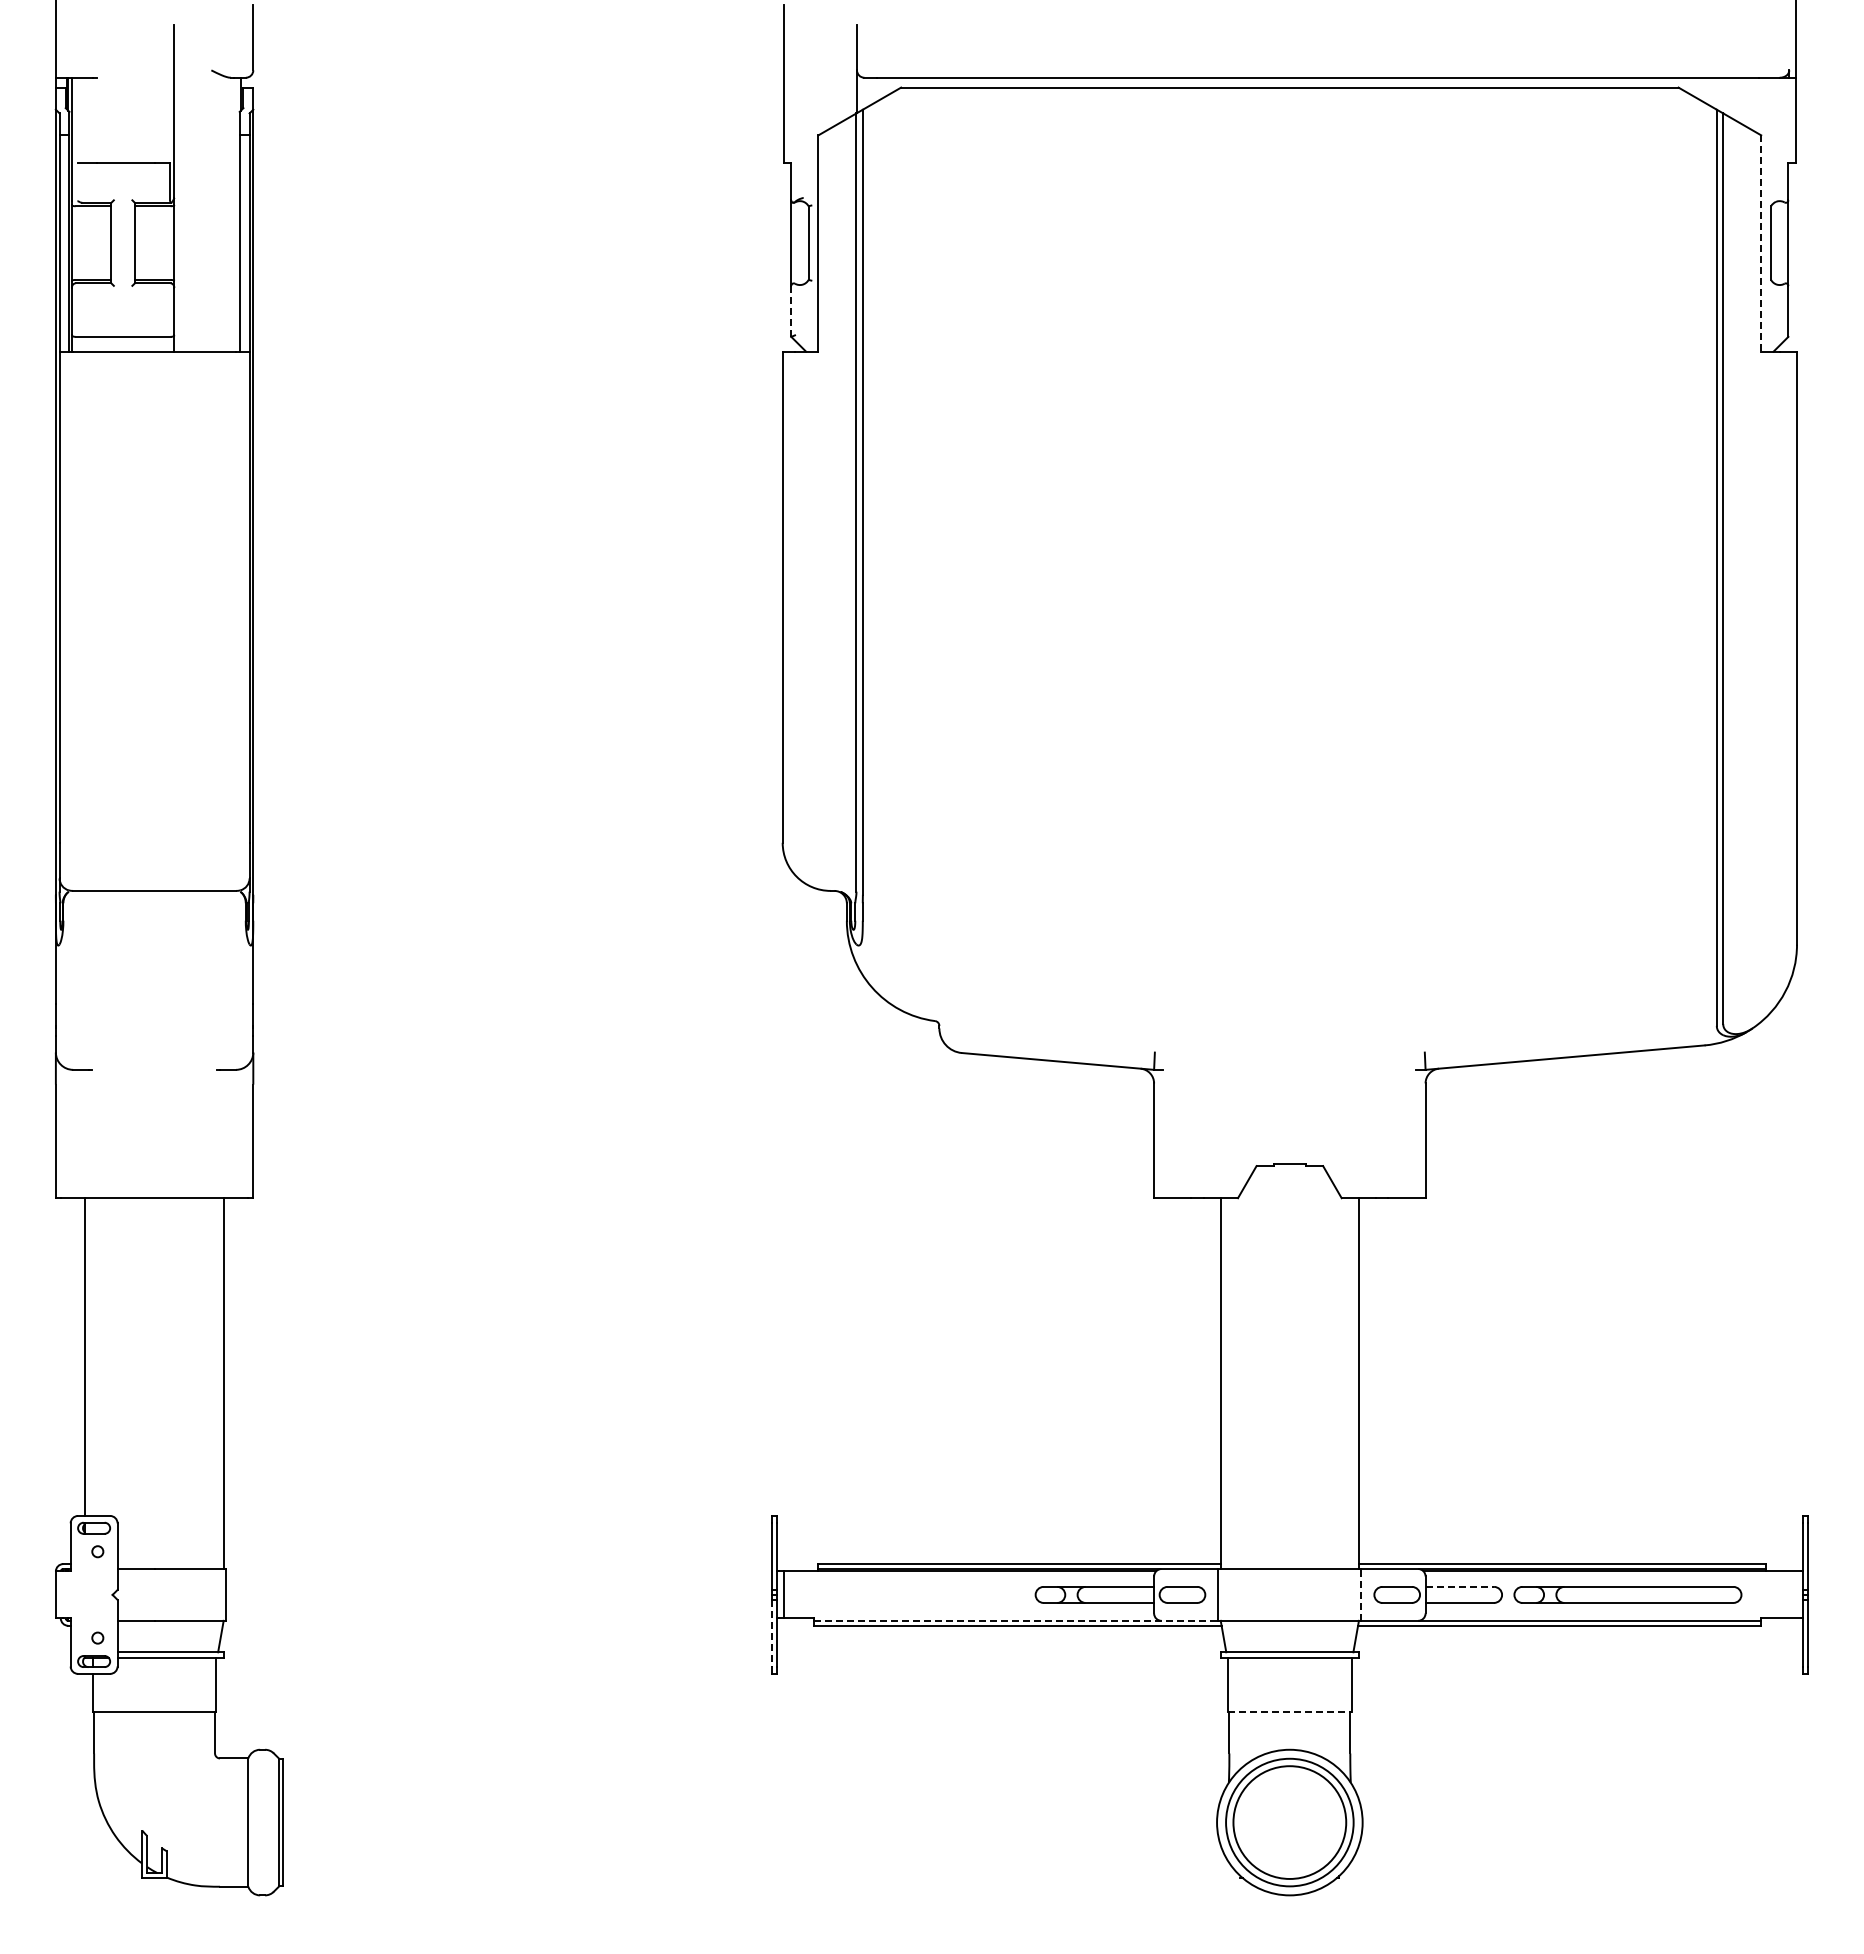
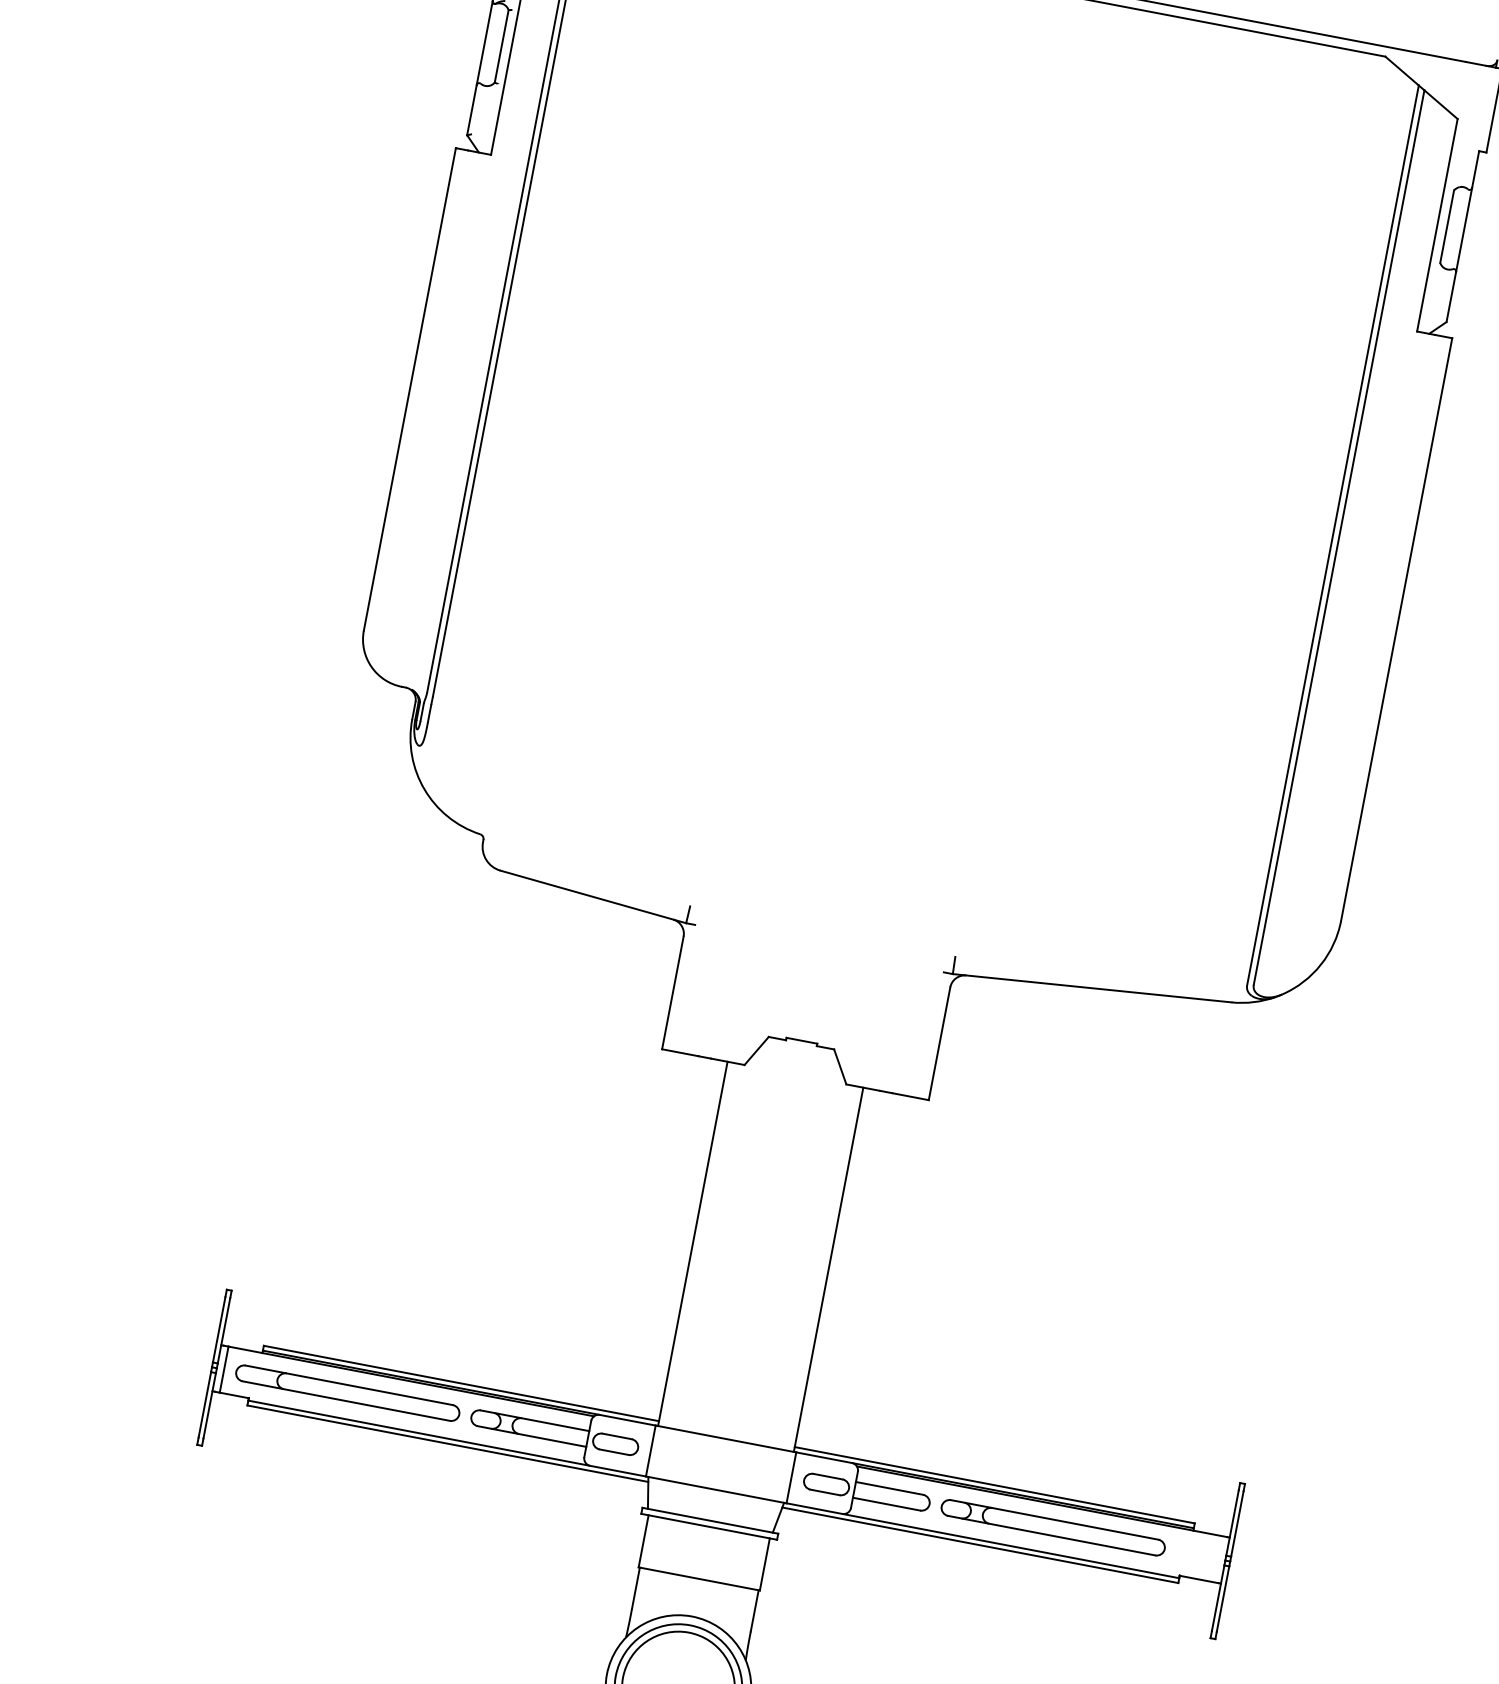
line: (1761, 244) -> (1437, 226), dashed -> solid
line: (791, 311) -> (472, 110), dashed -> solid
line: (1460, 1586) -> (890, 1488), dashed -> solid
part: (909, 1594) -> (347, 1392), added
line: (1361, 1594) -> (791, 1477), dashed -> solid
line: (1016, 1620) -> (447, 1438), dashed -> solid
line: (771, 1633) -> (204, 1405), dashed -> solid
line: (1289, 1711) -> (698, 1578), dashed -> solid

